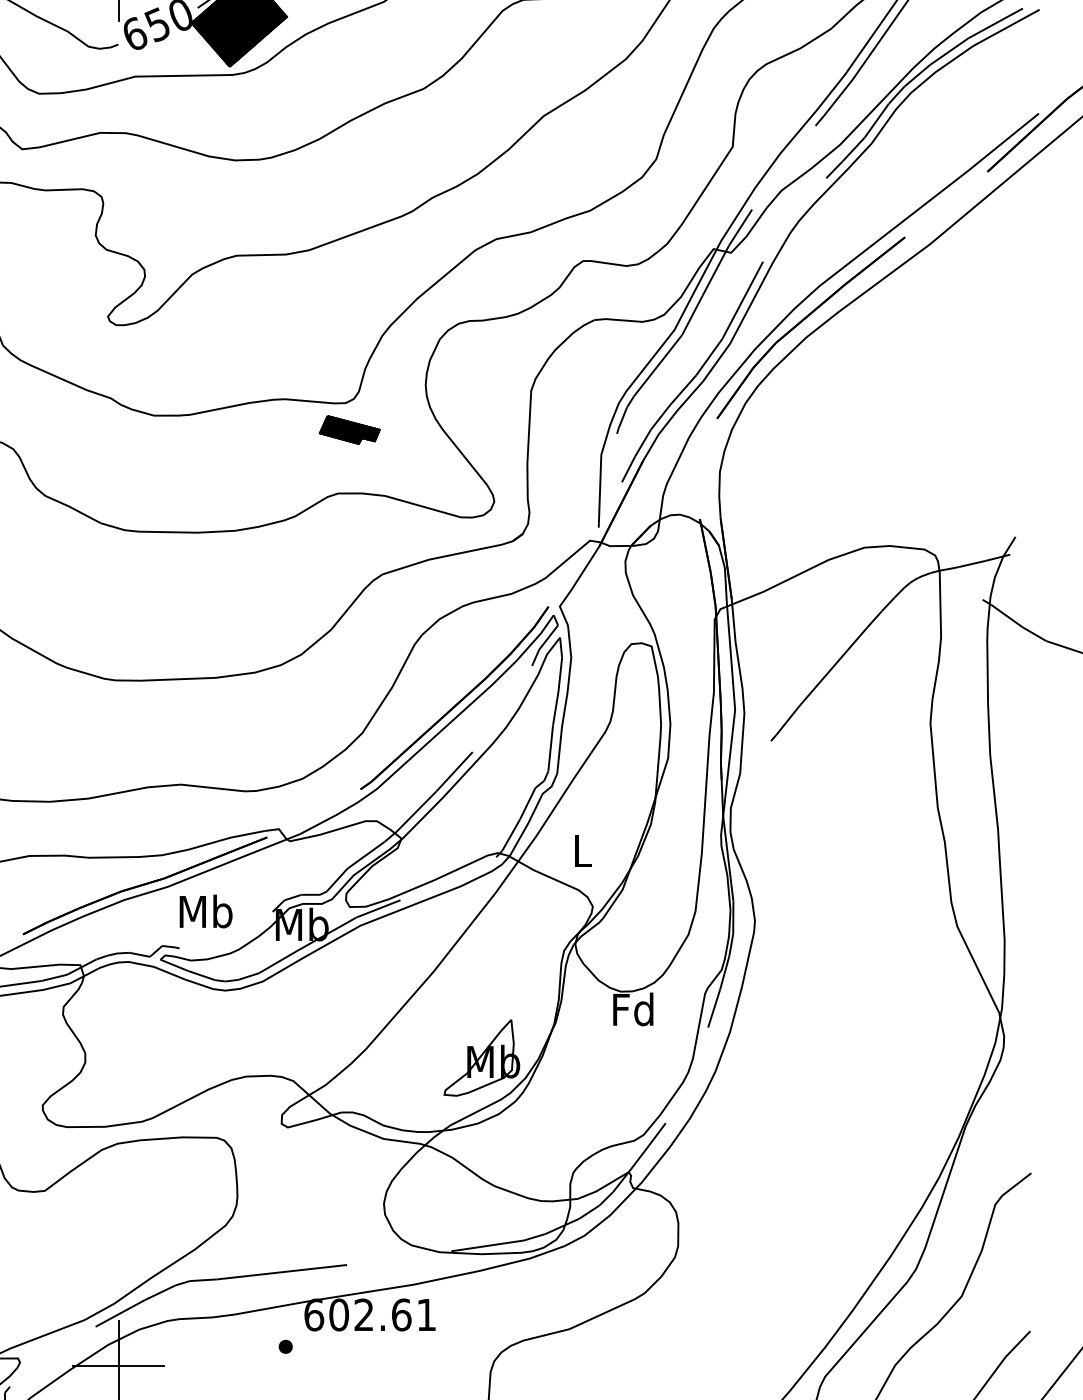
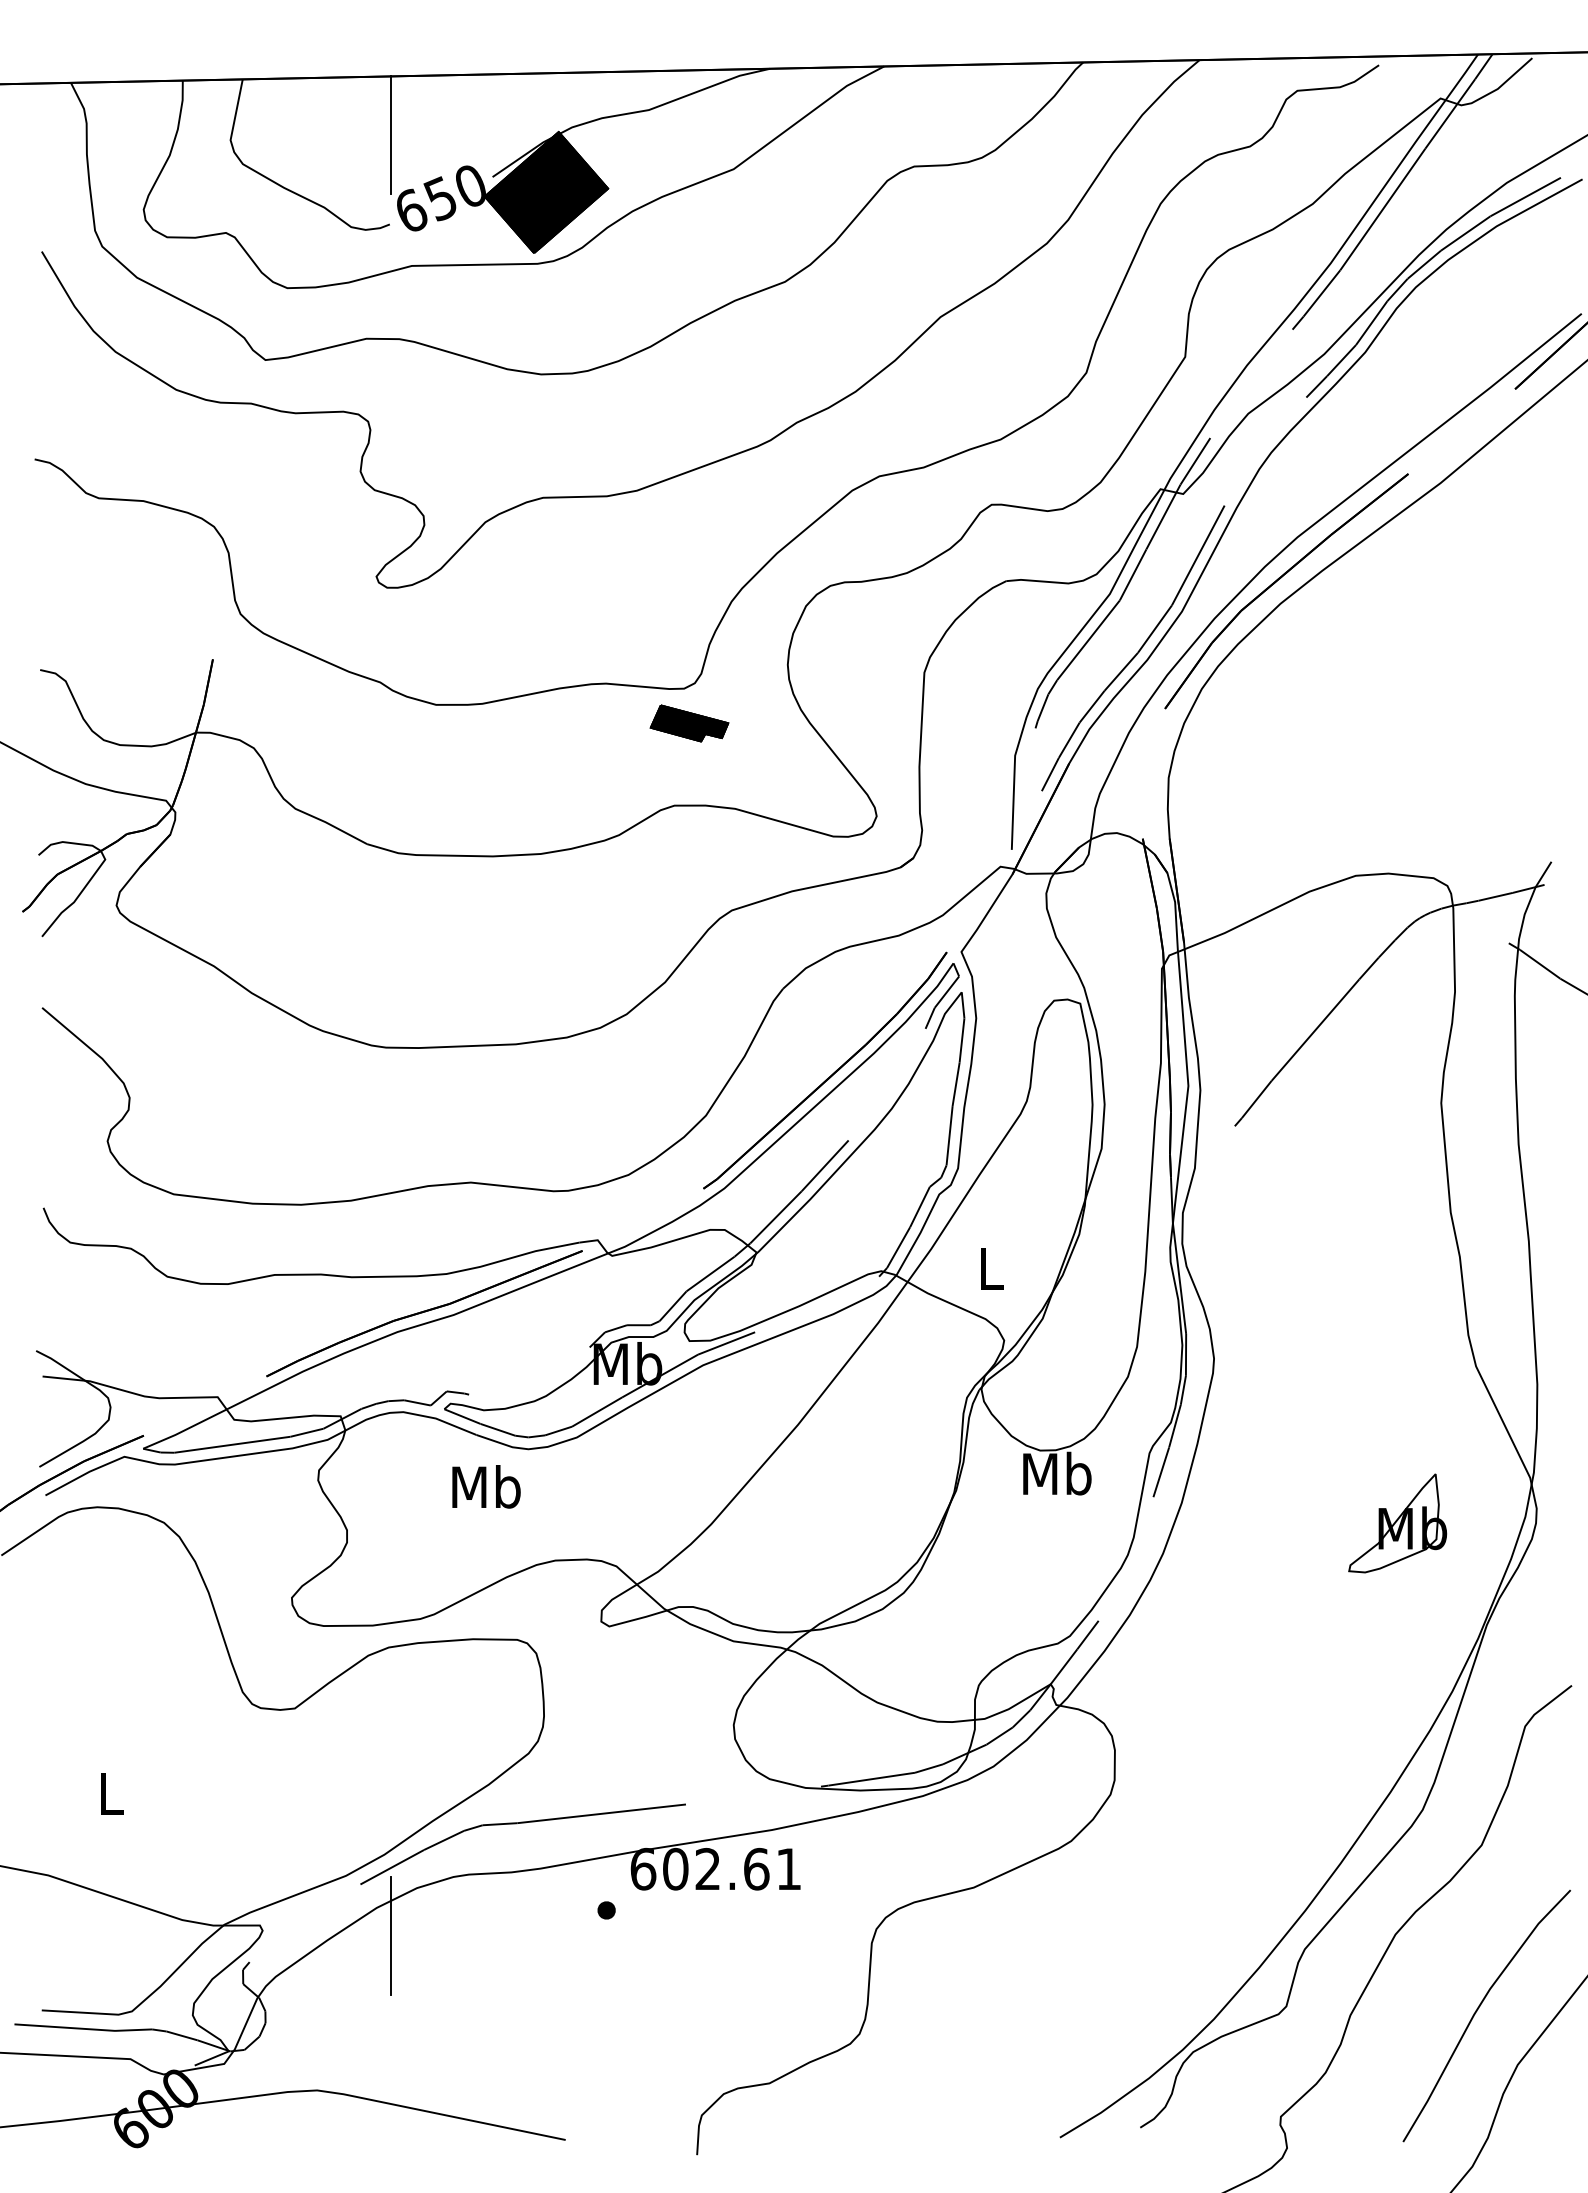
text: (206, 911) -> (486, 1486), moved
text: (634, 1009) -> (1057, 1473), Fd -> Mb
part: (481, 1058) -> (1397, 1523), moved
line: (118, 1366) -> (390, 1935), removed

